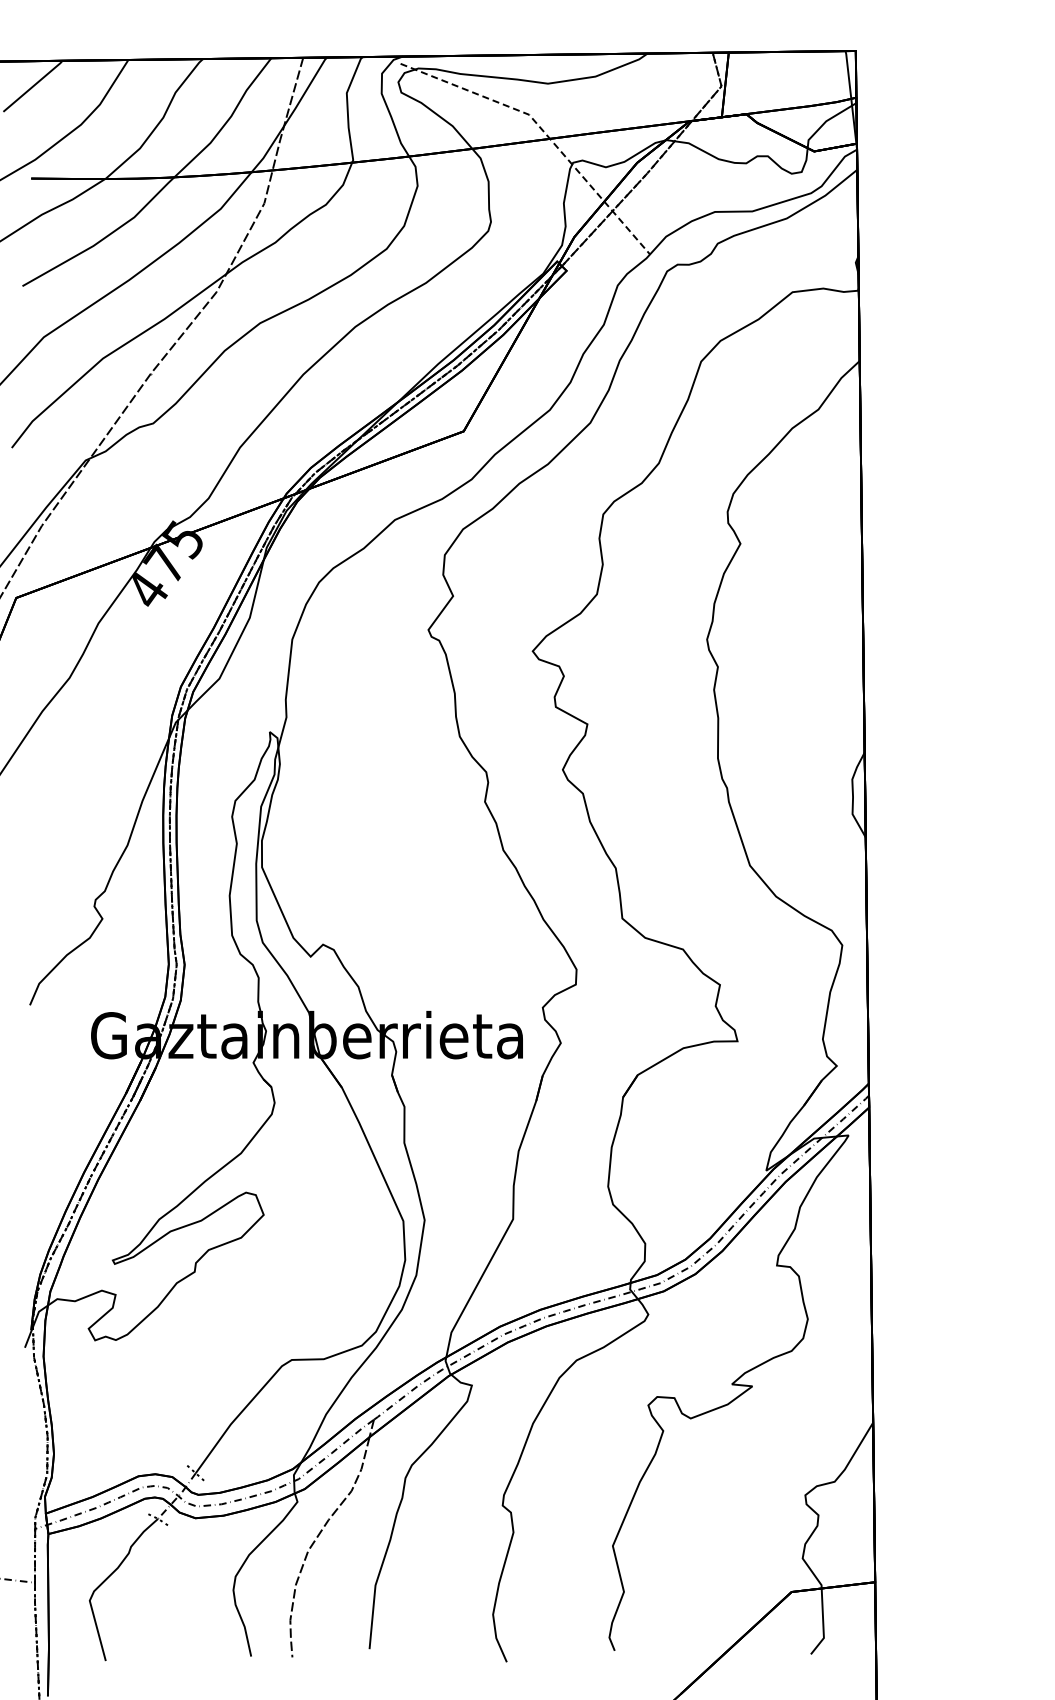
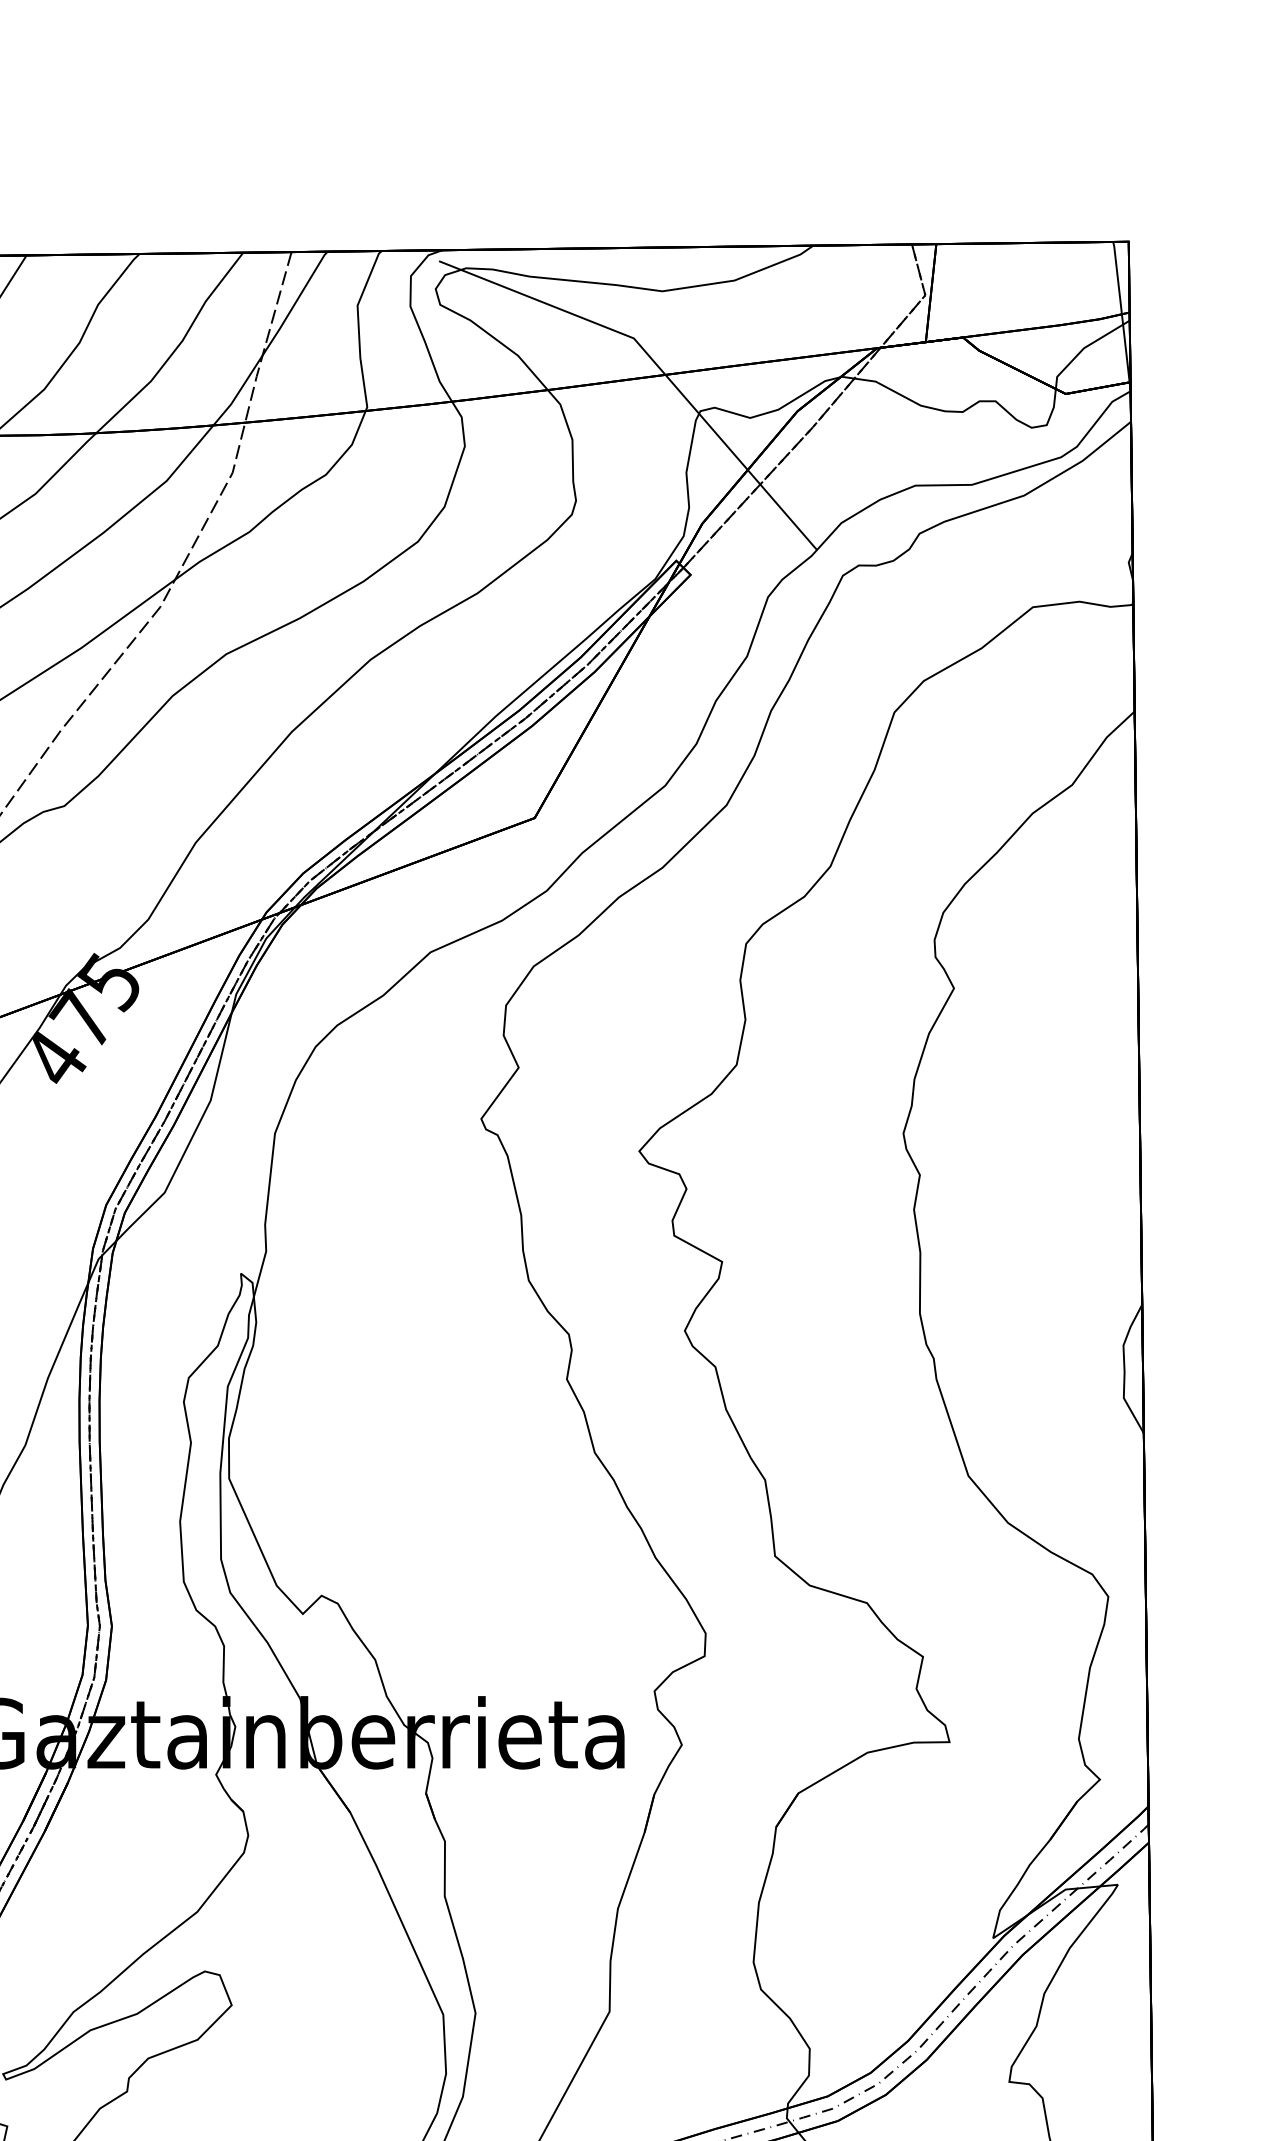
line: (544, 132) -> (657, 365), dashed -> solid

